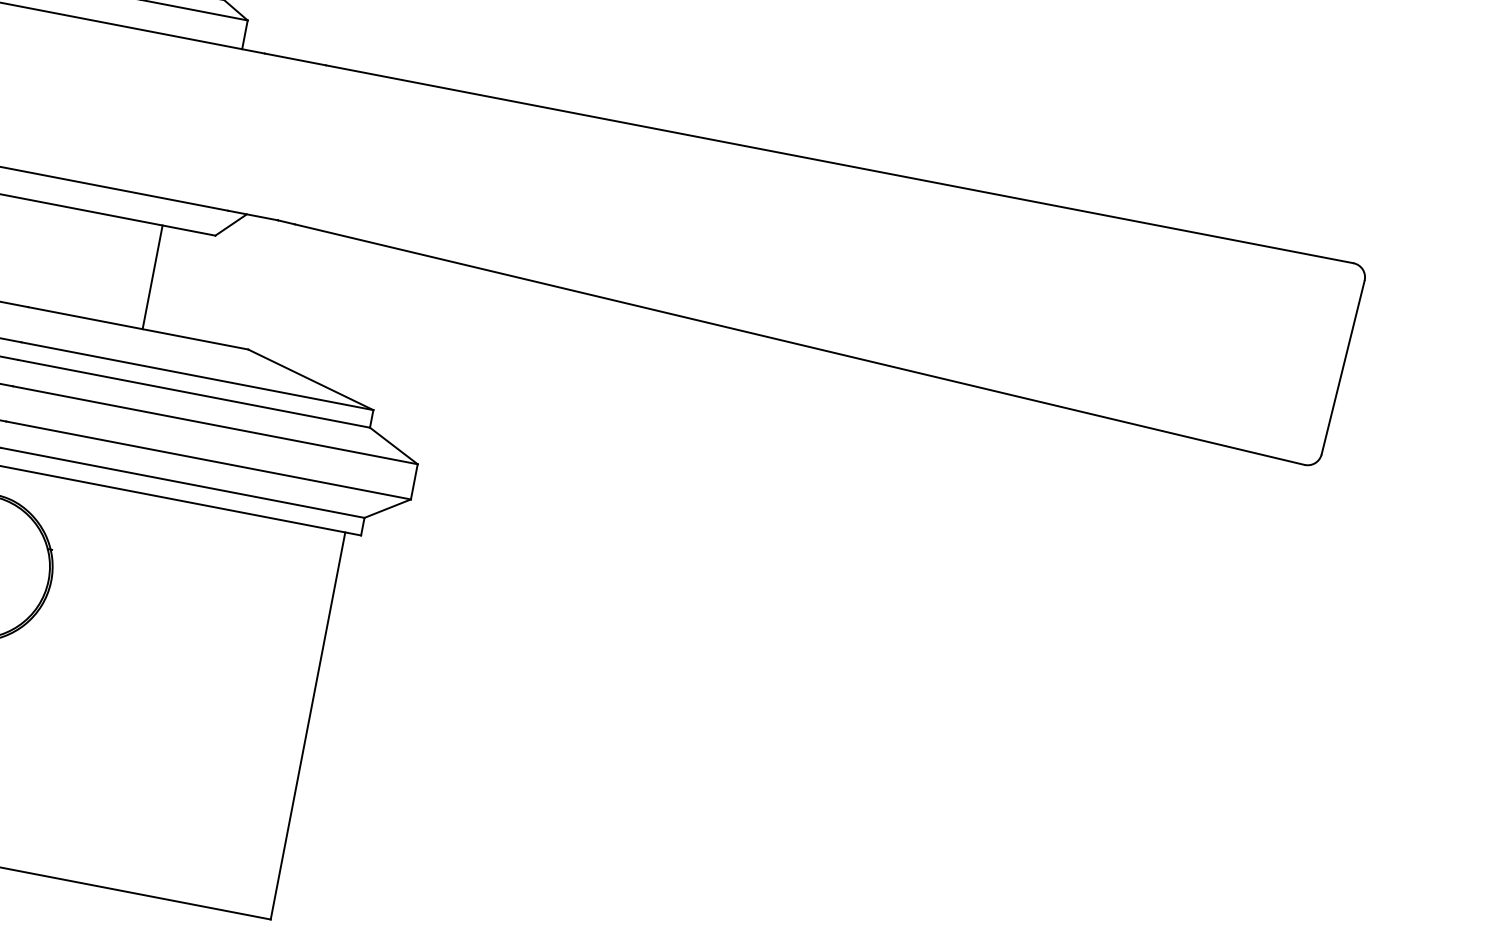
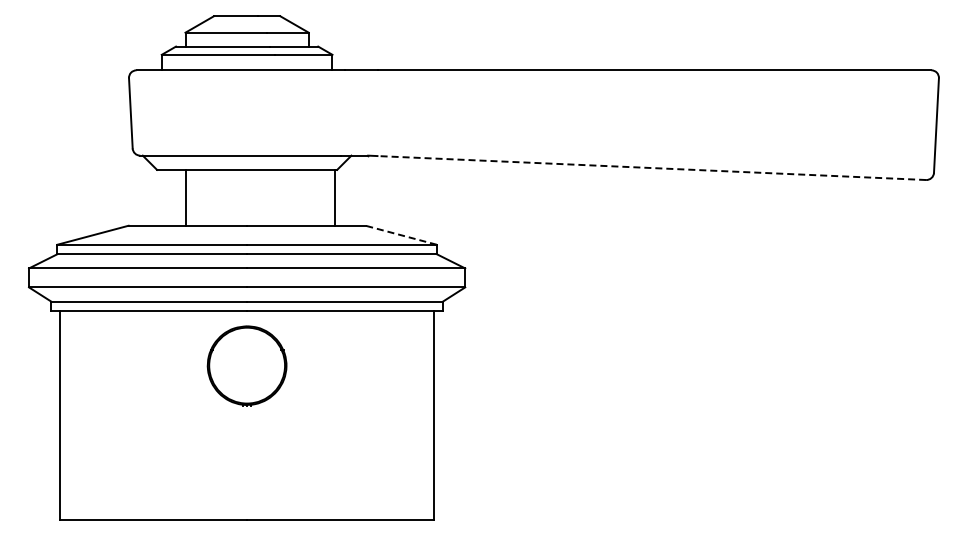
line: (152, 276) -> (334, 197), moved
line: (799, 345) -> (651, 168), solid -> dashed
line: (311, 380) -> (401, 235), solid -> dashed

